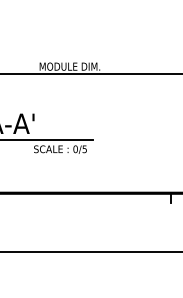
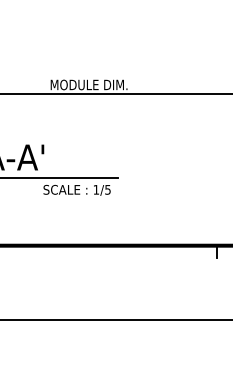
text: (75, 149) -> (96, 189), 0/5 -> 1/5

